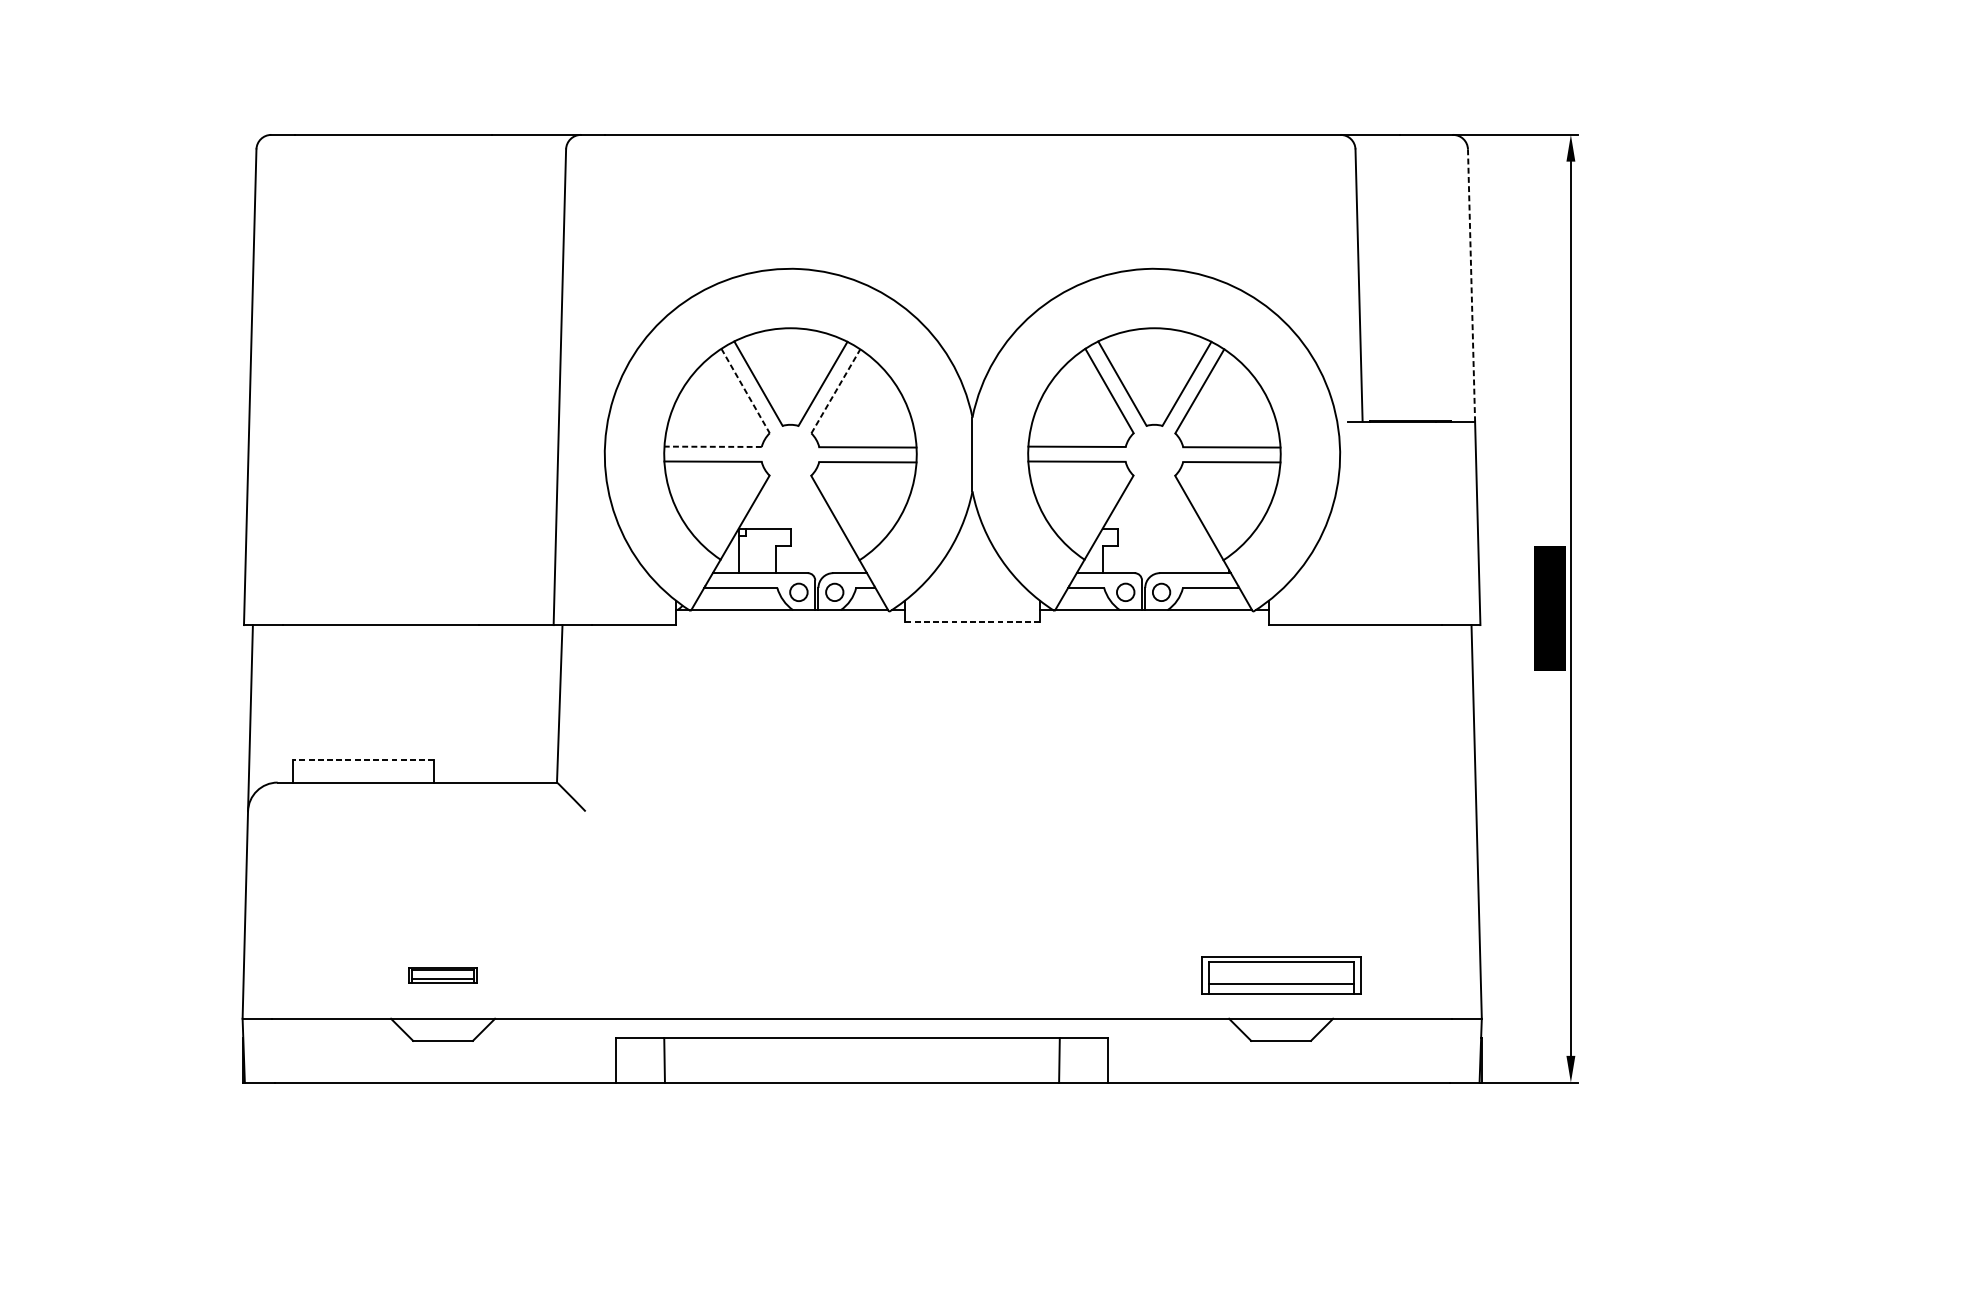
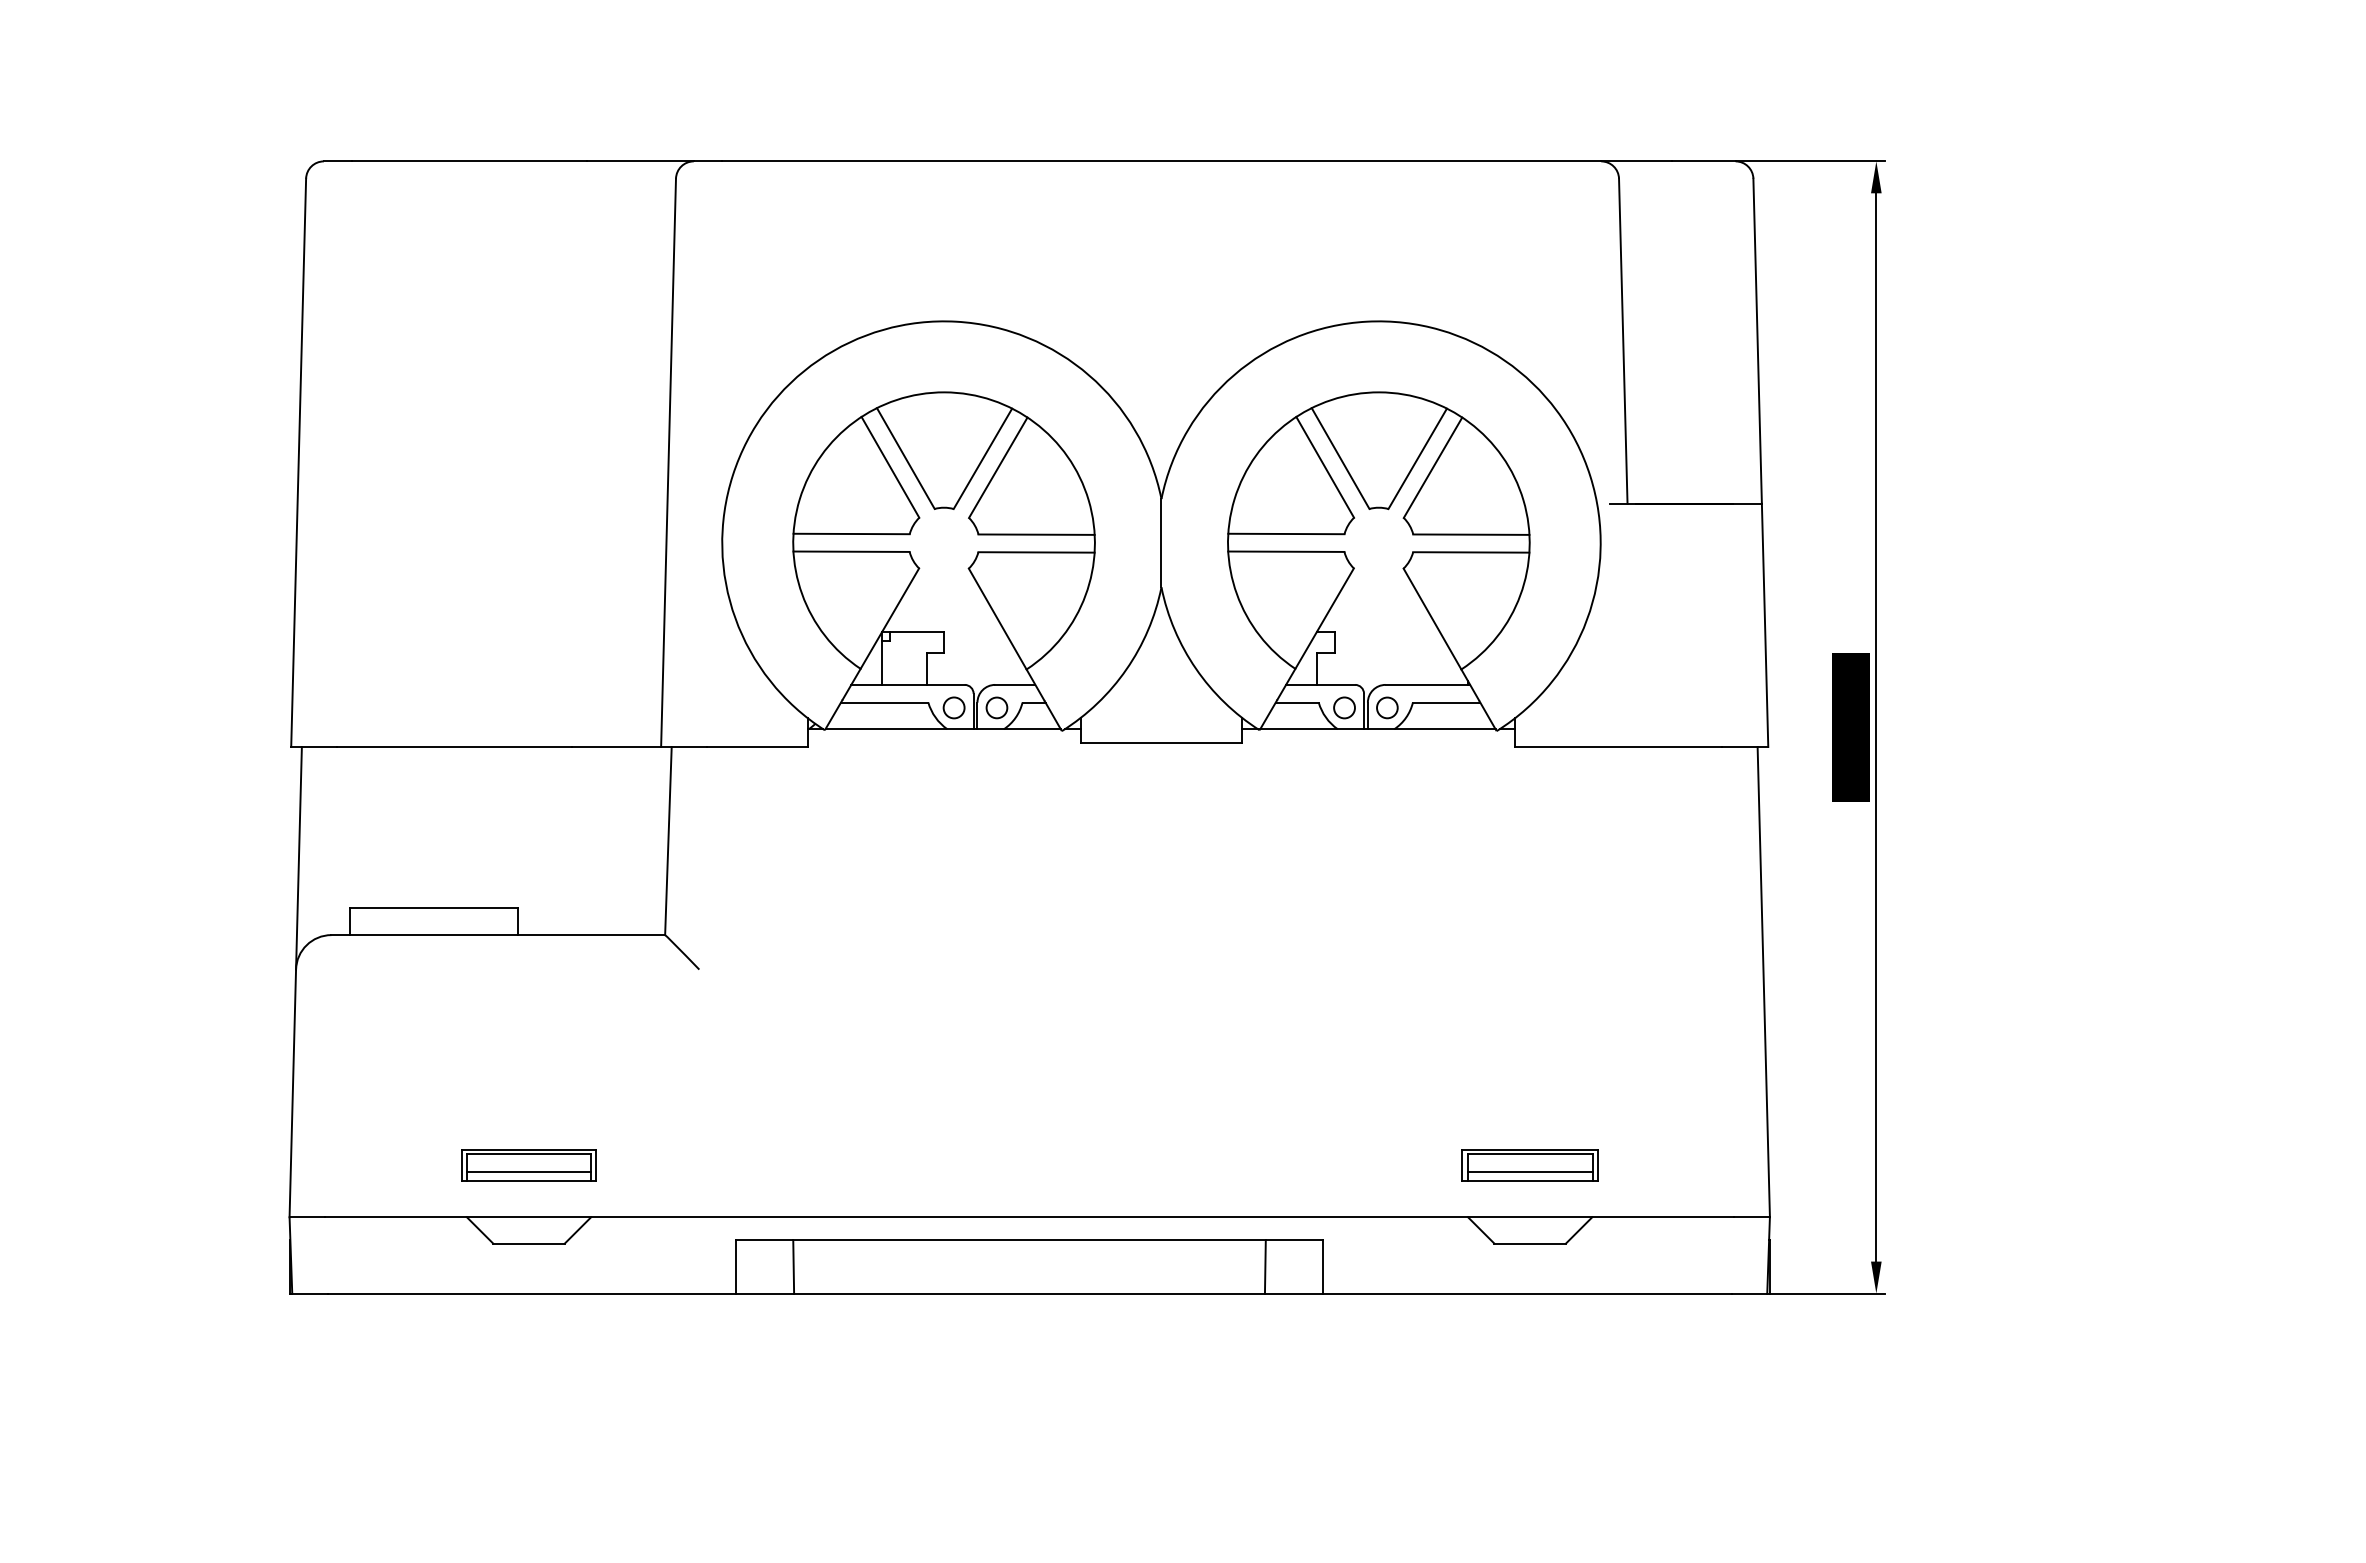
line: (1471, 285) -> (1757, 341), dashed -> solid
line: (745, 391) -> (890, 467), dashed -> solid
line: (836, 391) -> (998, 467), dashed -> solid
line: (713, 446) -> (851, 533), dashed -> solid
line: (972, 622) -> (1161, 743), dashed -> solid
line: (363, 760) -> (433, 908), dashed -> solid
part: (442, 975) -> (528, 1165), size x1.67
part: (1280, 975) -> (1529, 1165), size x0.71

